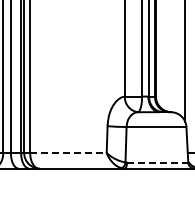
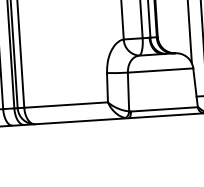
line: (68, 152) -> (66, 104), dashed -> solid
line: (157, 162) -> (164, 109), dashed -> solid

